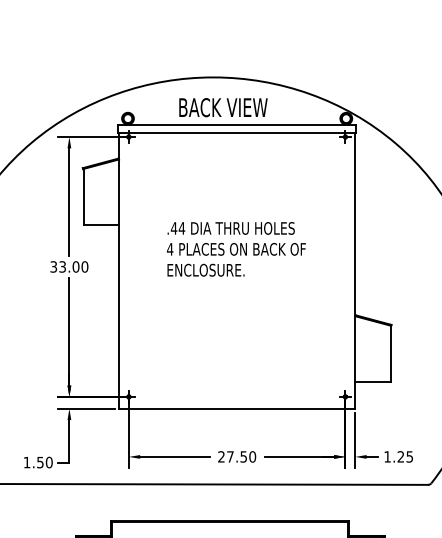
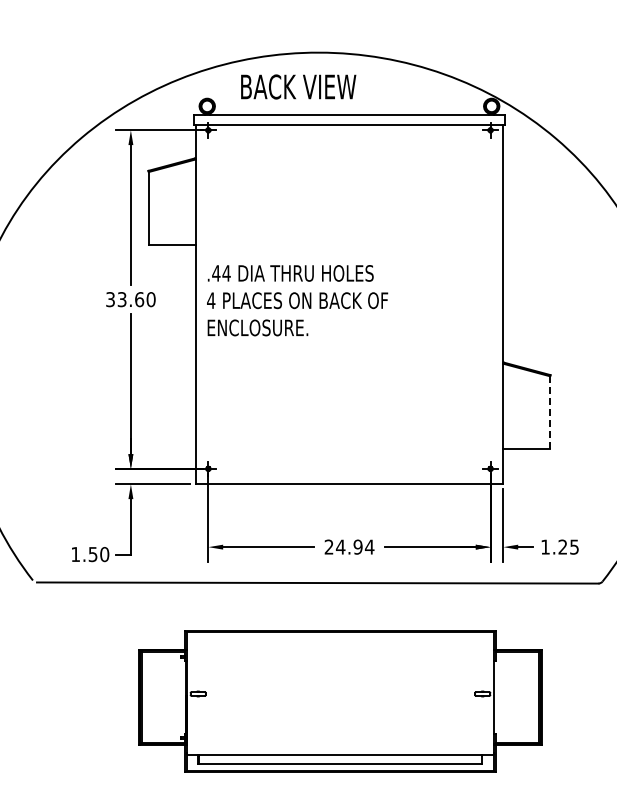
text: (223, 107) -> (298, 86), moved
text: (236, 249) -> (297, 300), moved
text: (75, 266) -> (139, 299), 33.00 -> 33.60
line: (390, 353) -> (549, 412), solid -> dashed
text: (240, 456) -> (354, 546), 27.50 -> 24.94

